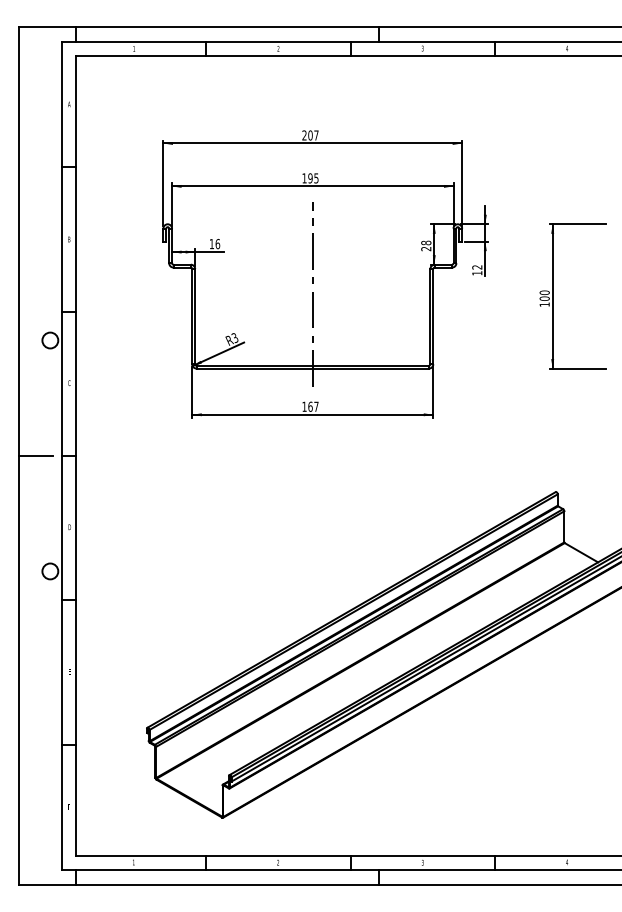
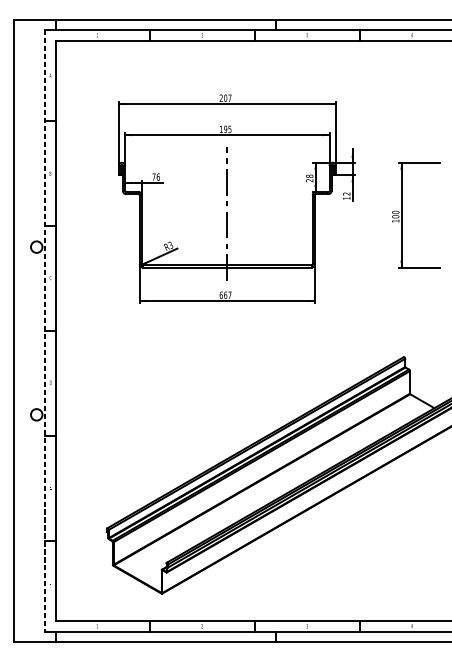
text: (211, 244) -> (153, 177), 16 -> 76
text: (304, 406) -> (221, 295), 167 -> 667
line: (35, 455) -> (25, 330), removed
line: (61, 456) -> (44, 331), solid -> dashed

